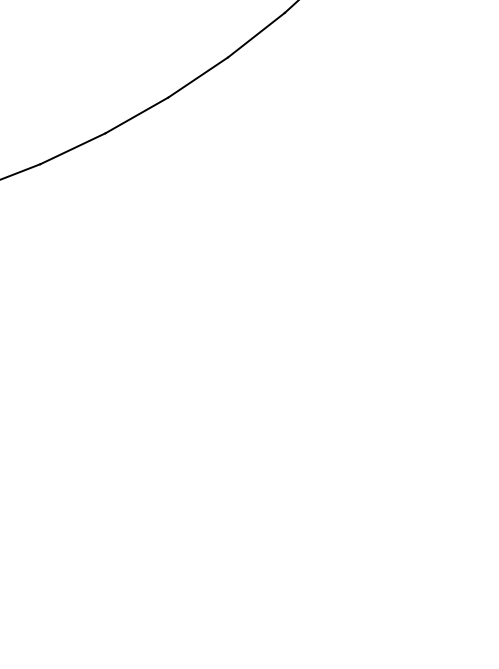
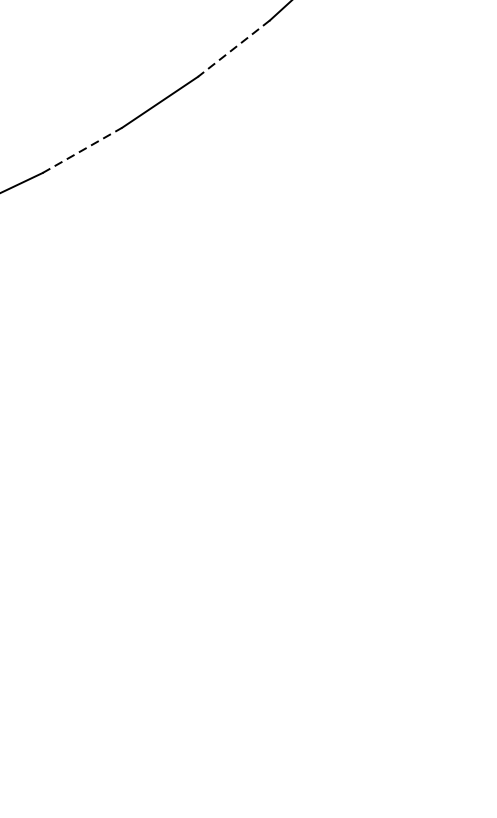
line: (256, 35) -> (234, 49), solid -> dashed
line: (137, 115) -> (83, 150), solid -> dashed

